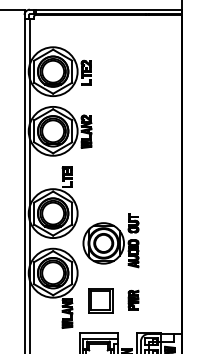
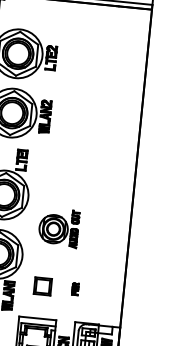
part: (110, 240) -> (58, 227), size x0.7
part: (133, 299) -> (75, 288), size x0.6
part: (100, 300) -> (42, 286), size x0.7

